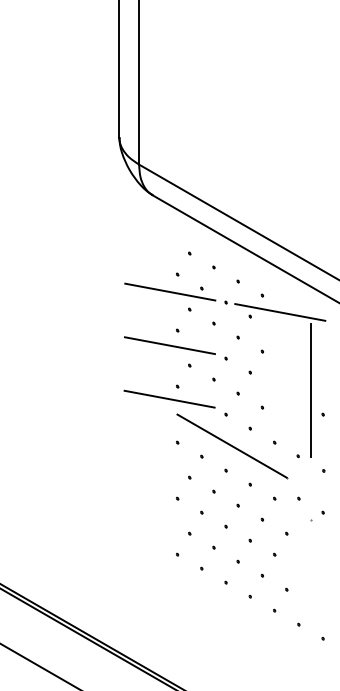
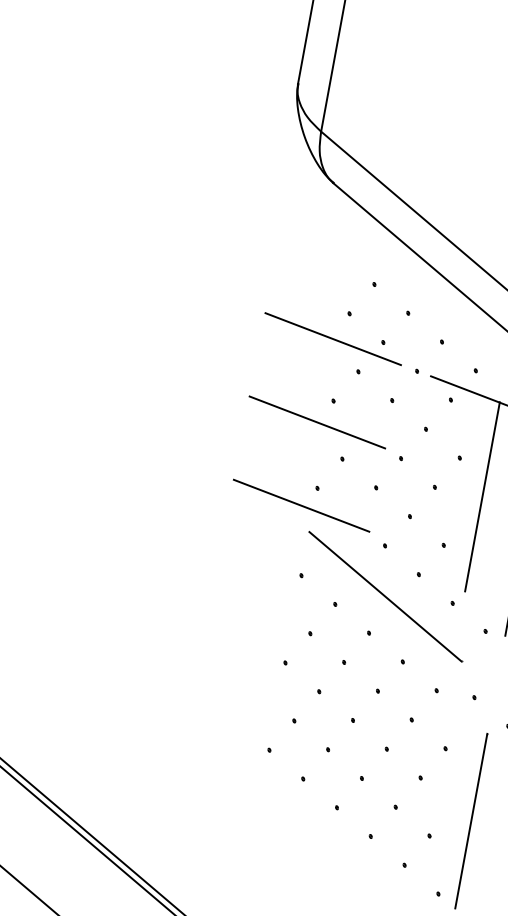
line: (280, 372) -> (481, 495), added
line: (310, 575) -> (470, 820), added

